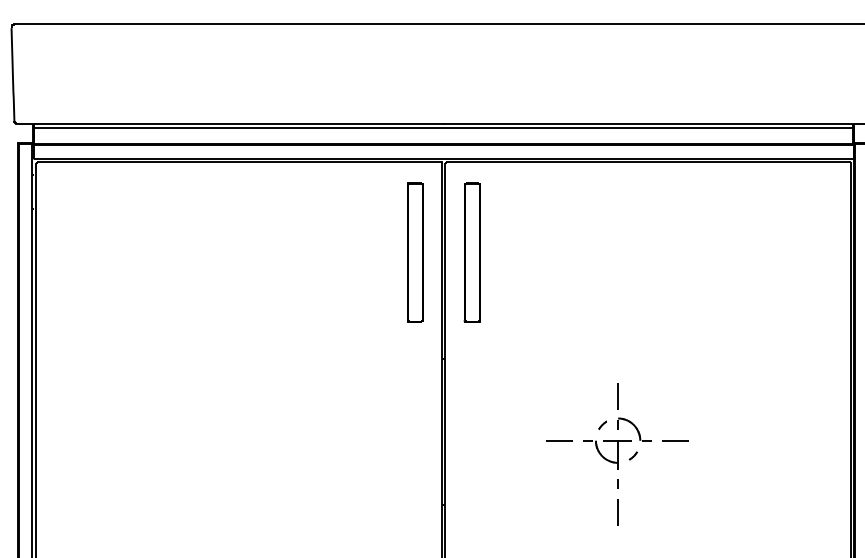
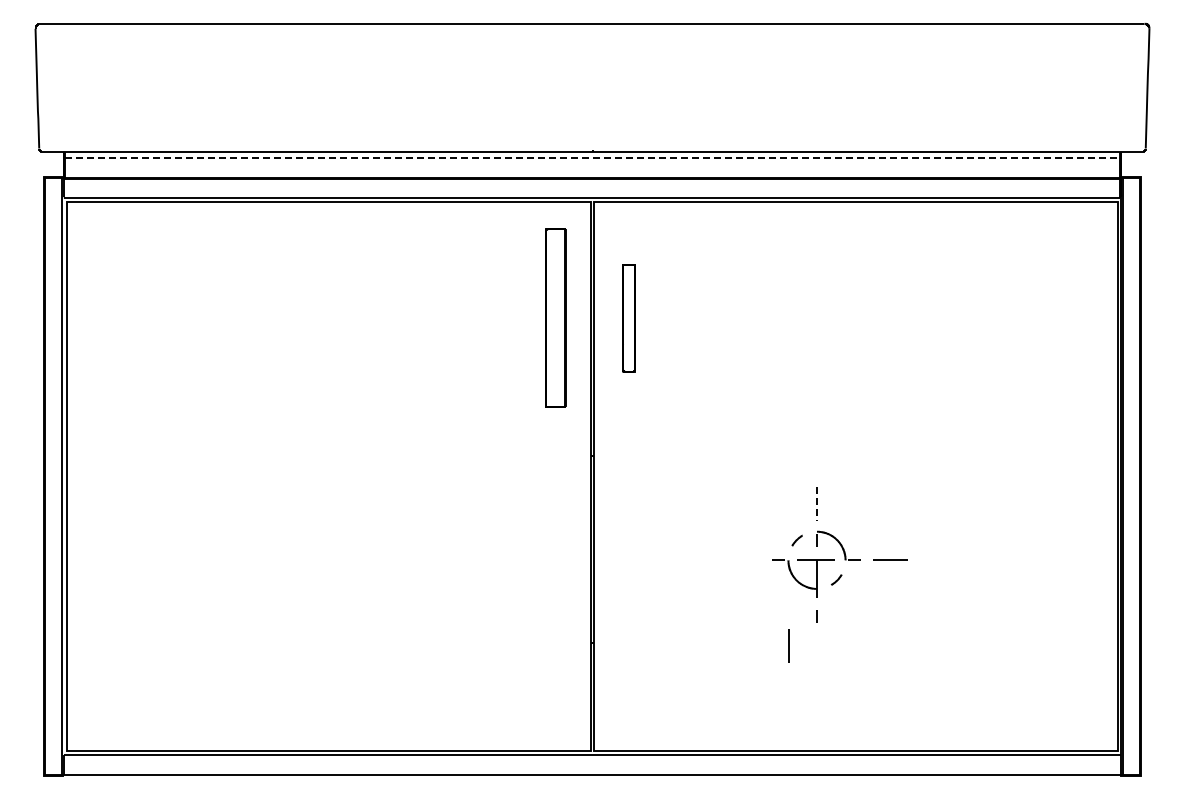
line: (443, 128) -> (592, 157), solid -> dashed
part: (471, 252) -> (628, 318), size x0.6
line: (617, 397) -> (816, 504), solid -> dashed
line: (559, 440) -> (741, 559), removed
line: (617, 512) -> (788, 645), moved

